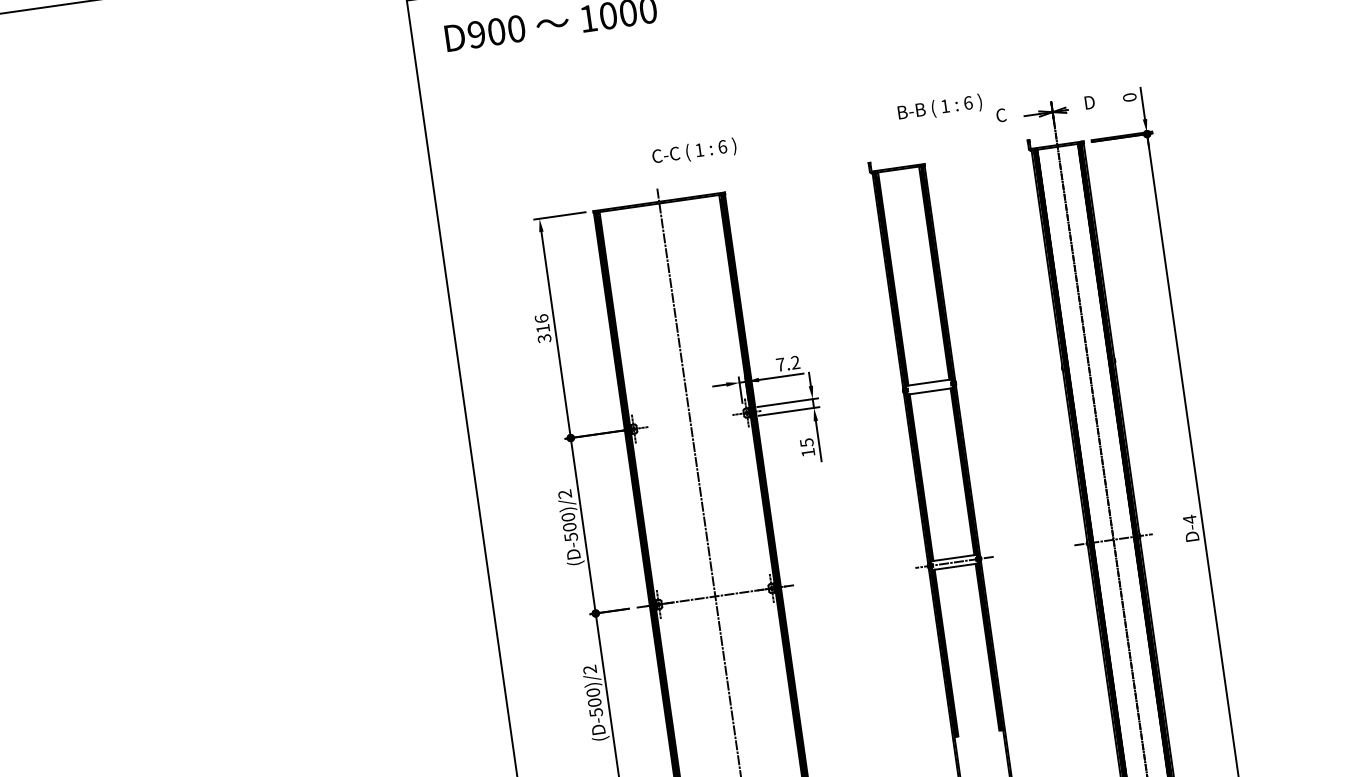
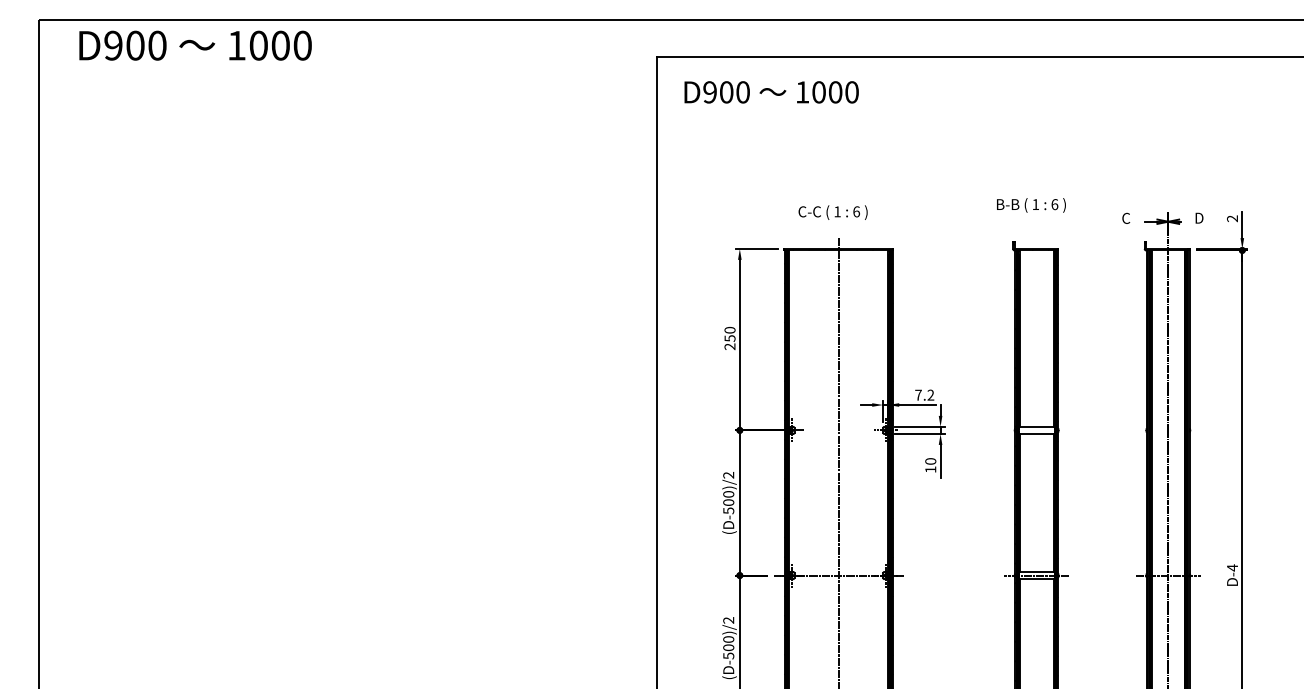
text: (1129, 97) -> (1232, 218), 0 -> 2
text: (940, 108) -> (1031, 205), moved
text: (693, 151) -> (832, 212), moved
text: (542, 328) -> (729, 338), 316 -> 250
text: (806, 442) -> (930, 461), 15 -> 10

